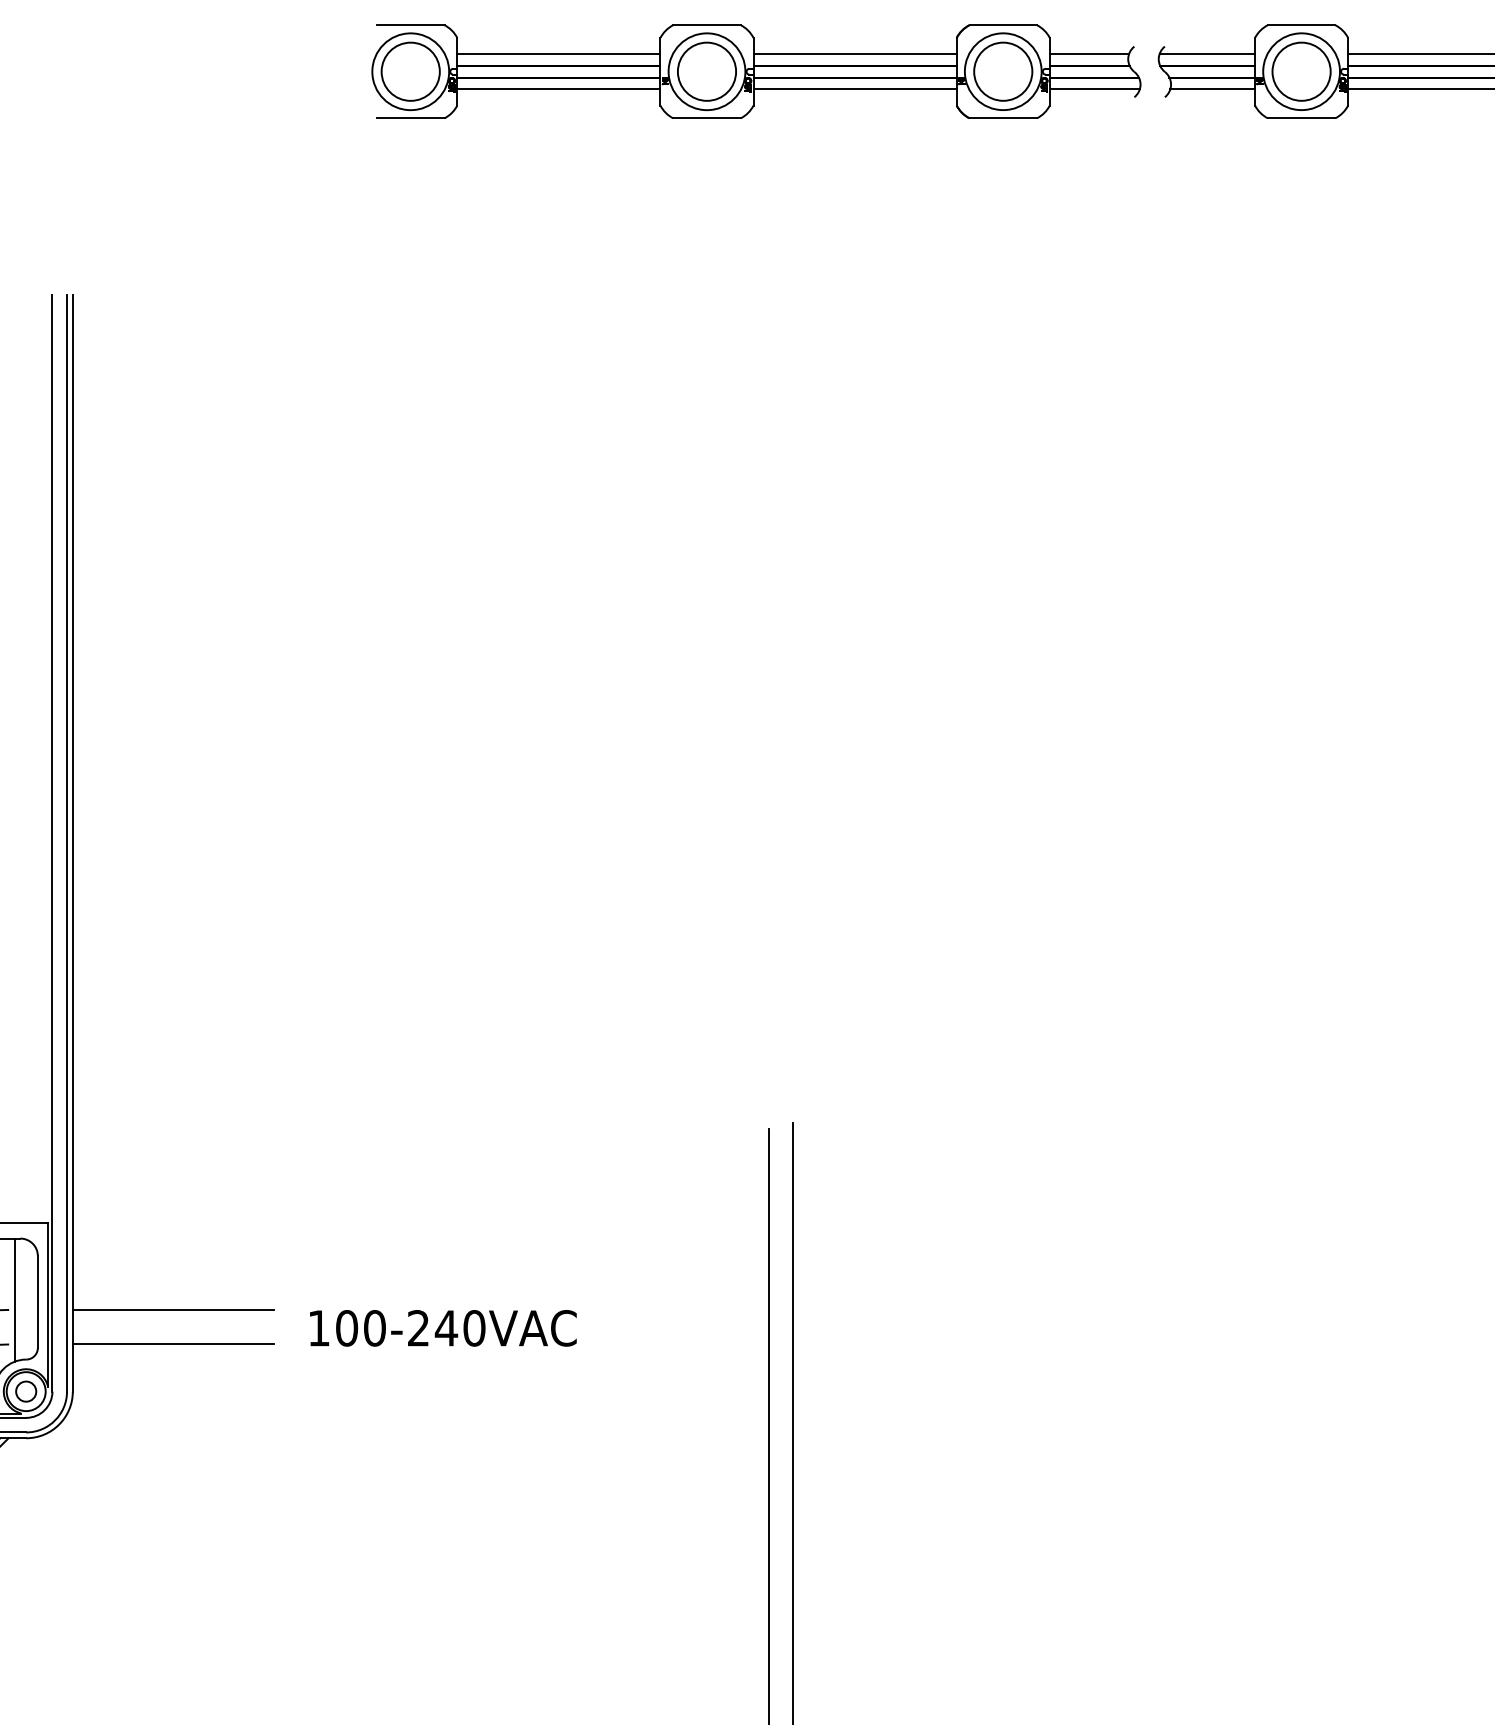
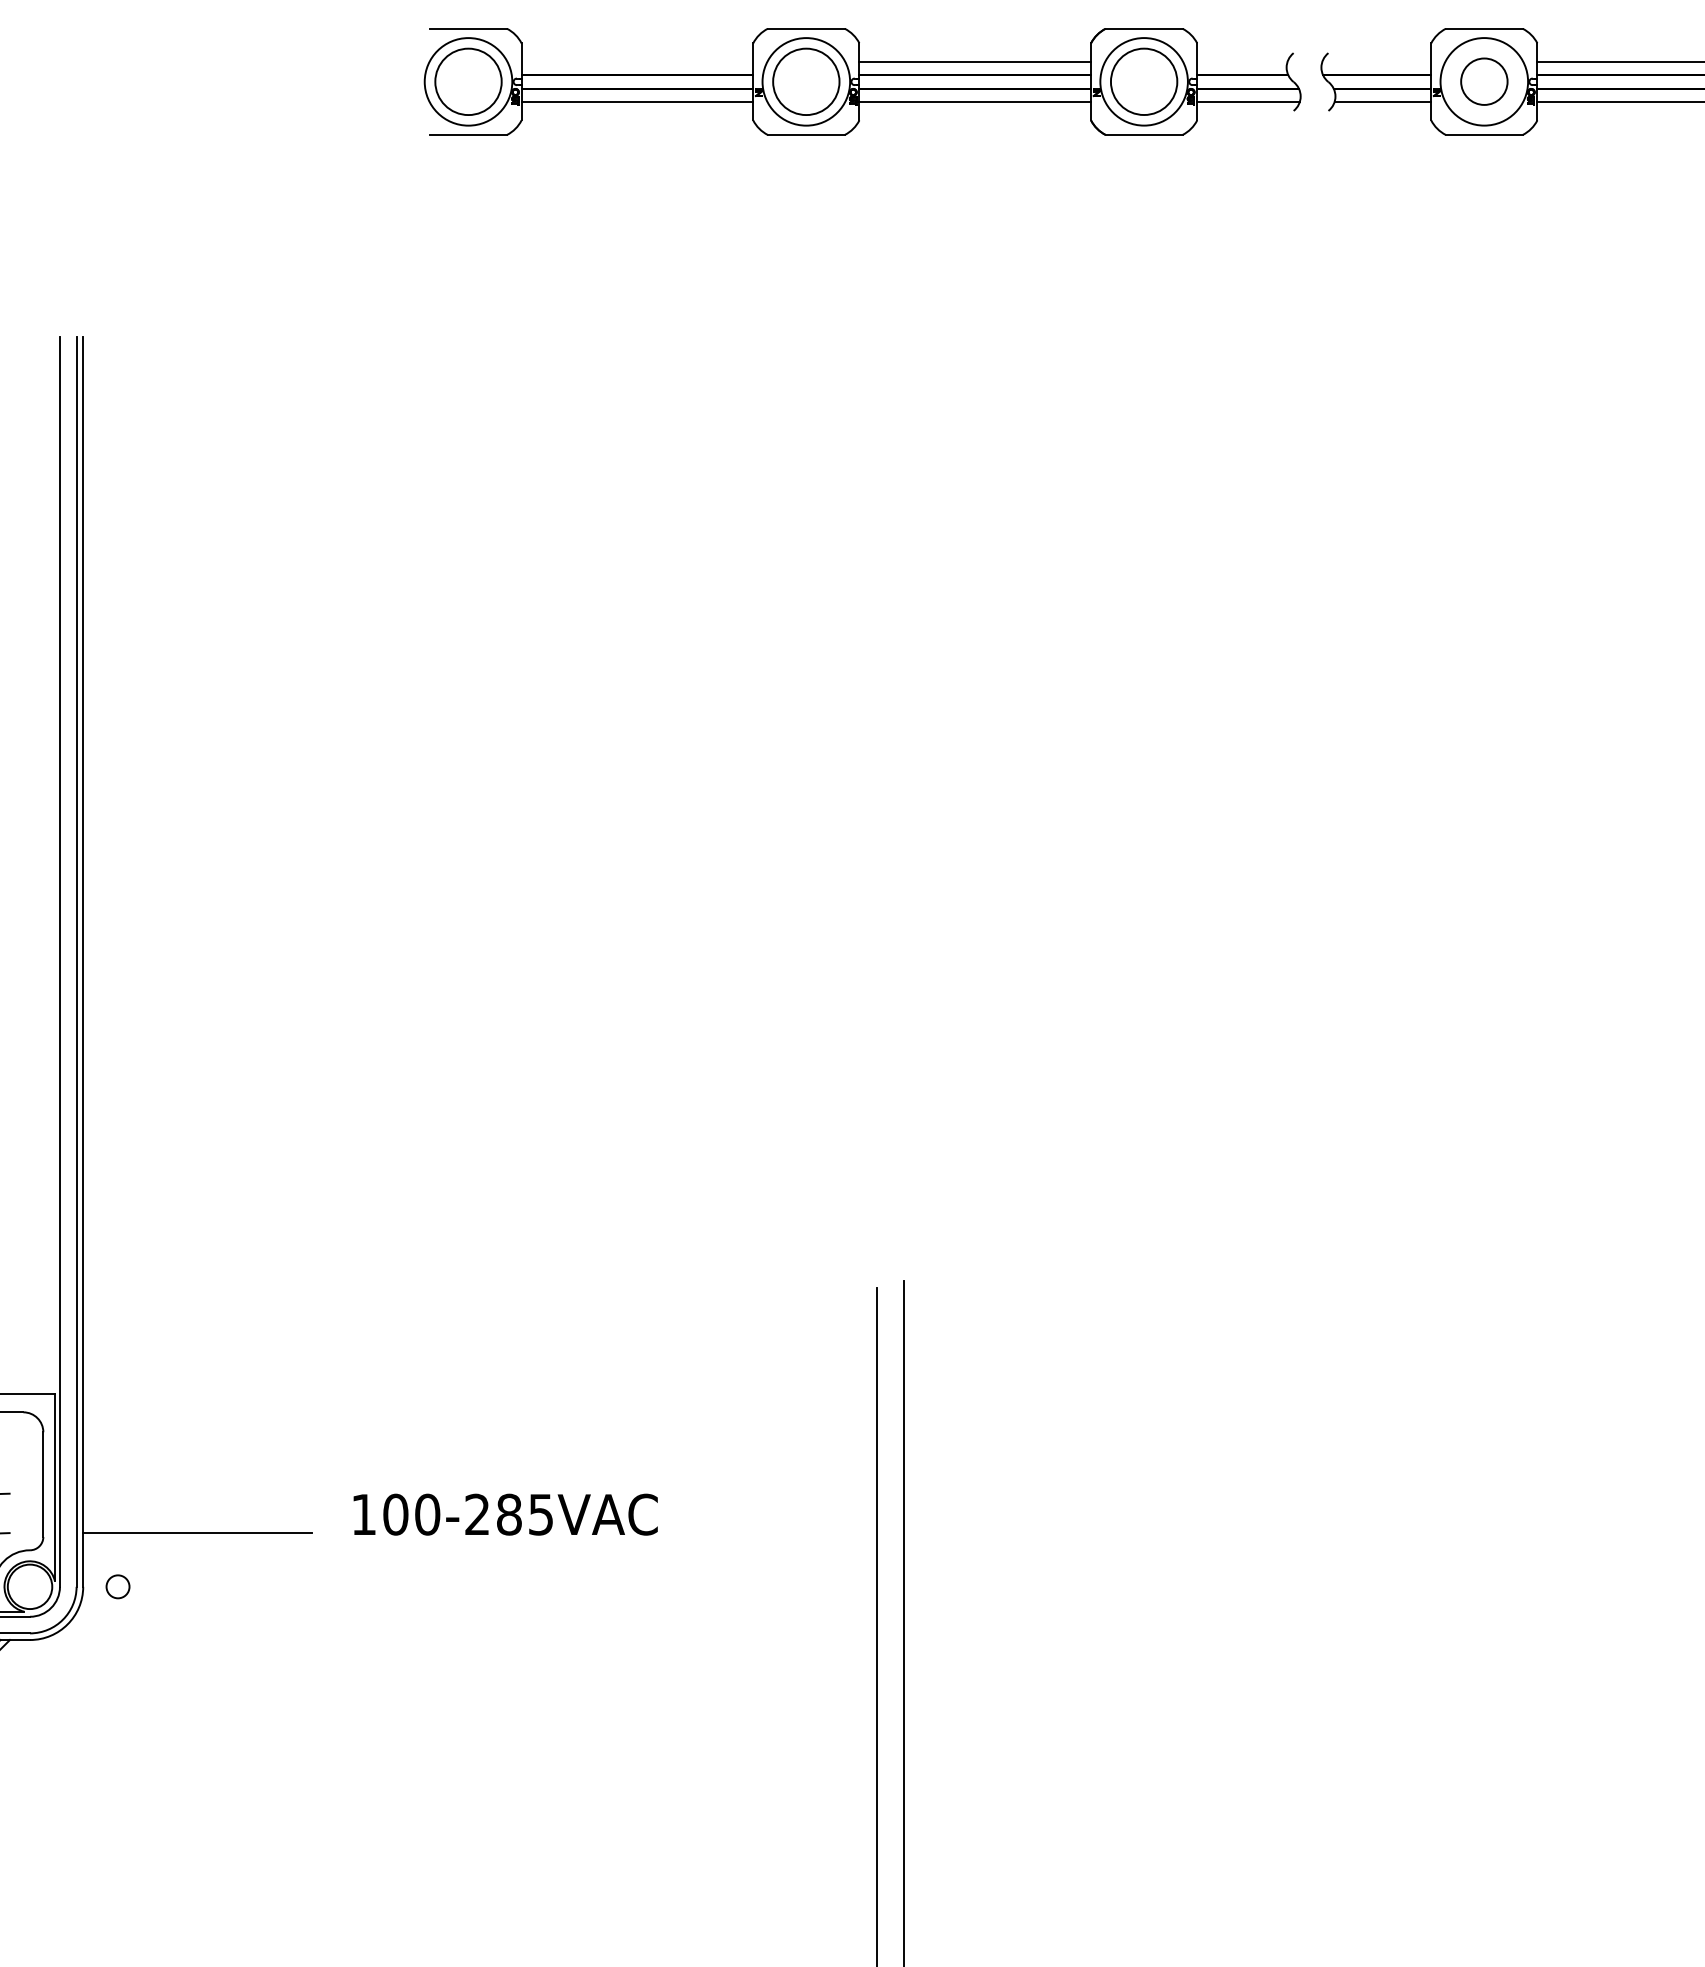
line: (558, 53) -> (637, 61), removed
line: (1089, 53) -> (1242, 61), removed
line: (1207, 53) -> (1376, 61), removed
circle: (1301, 71) -> (1484, 81), size x0.7
line: (14, 1300) -> (16, 1482), removed
line: (173, 1309) -> (197, 1493), removed
text: (459, 1328) -> (524, 1514), 100-240VAC -> 100-285VAC
circle: (25, 1391) -> (117, 1586), moved

